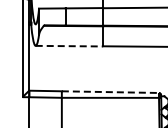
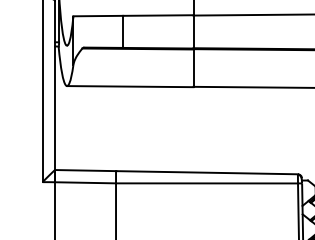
line: (69, 46) -> (130, 87), dashed -> solid
line: (110, 92) -> (207, 173), dashed -> solid

